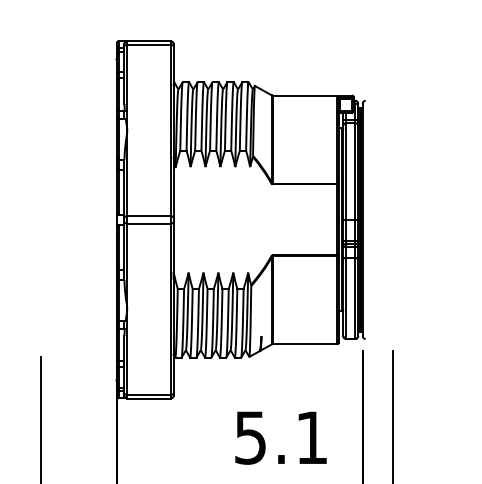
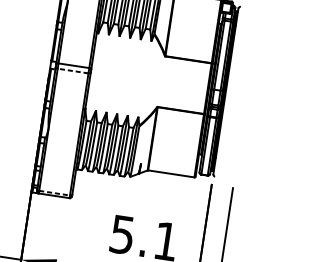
line: (149, 223) -> (73, 71), solid -> dashed
line: (149, 394) -> (54, 192), solid -> dashed

